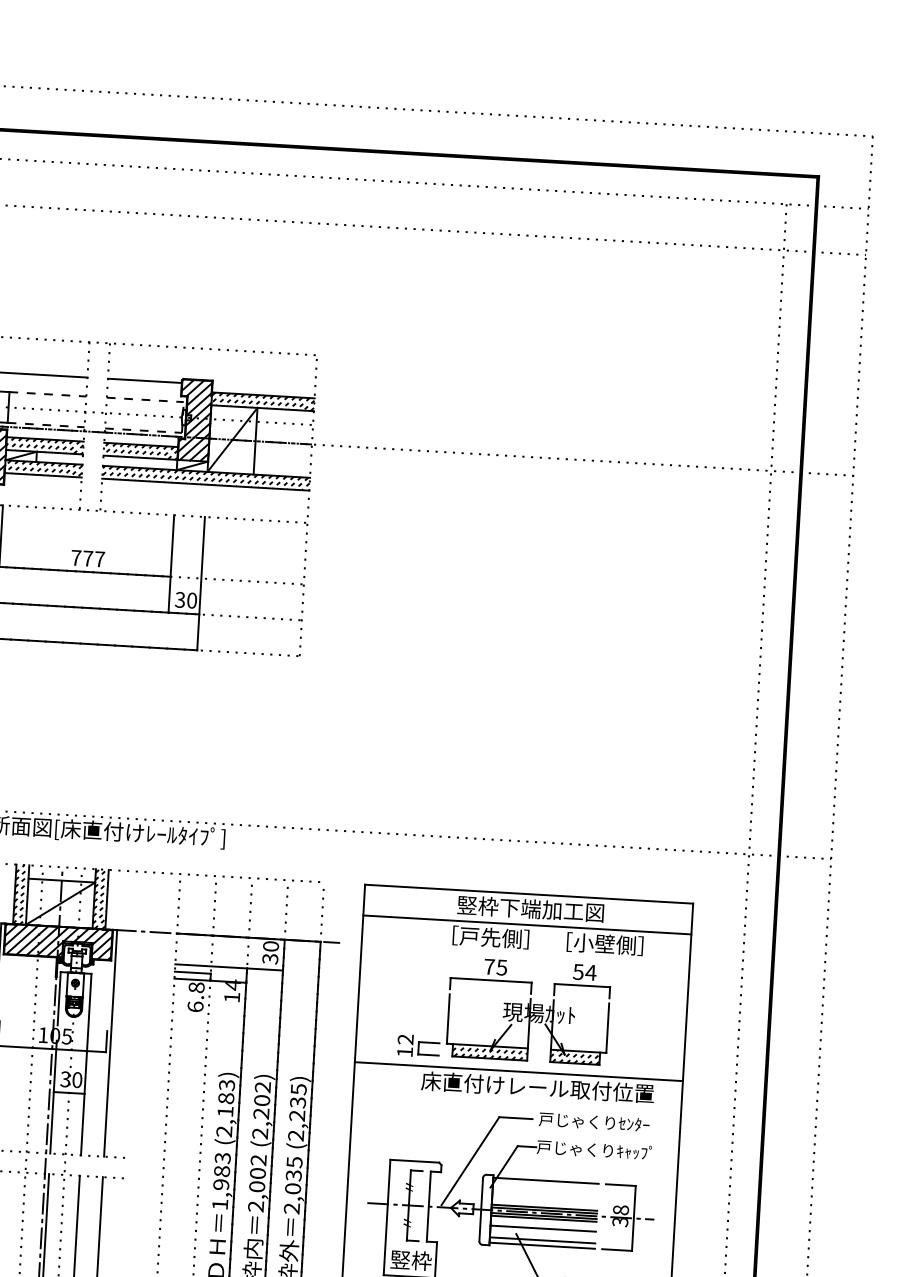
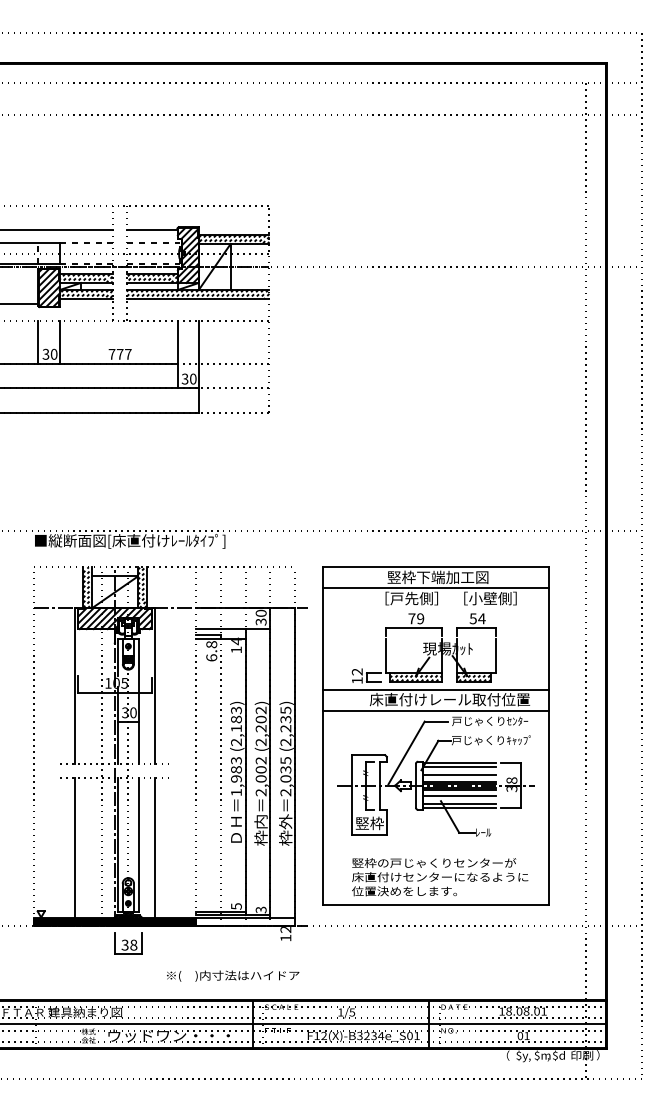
text: (501, 967) -> (420, 618), 75 -> 79
line: (517, 1102) -> (436, 710), added
line: (544, 1186) -> (458, 767), added
line: (543, 1198) -> (458, 775), added

